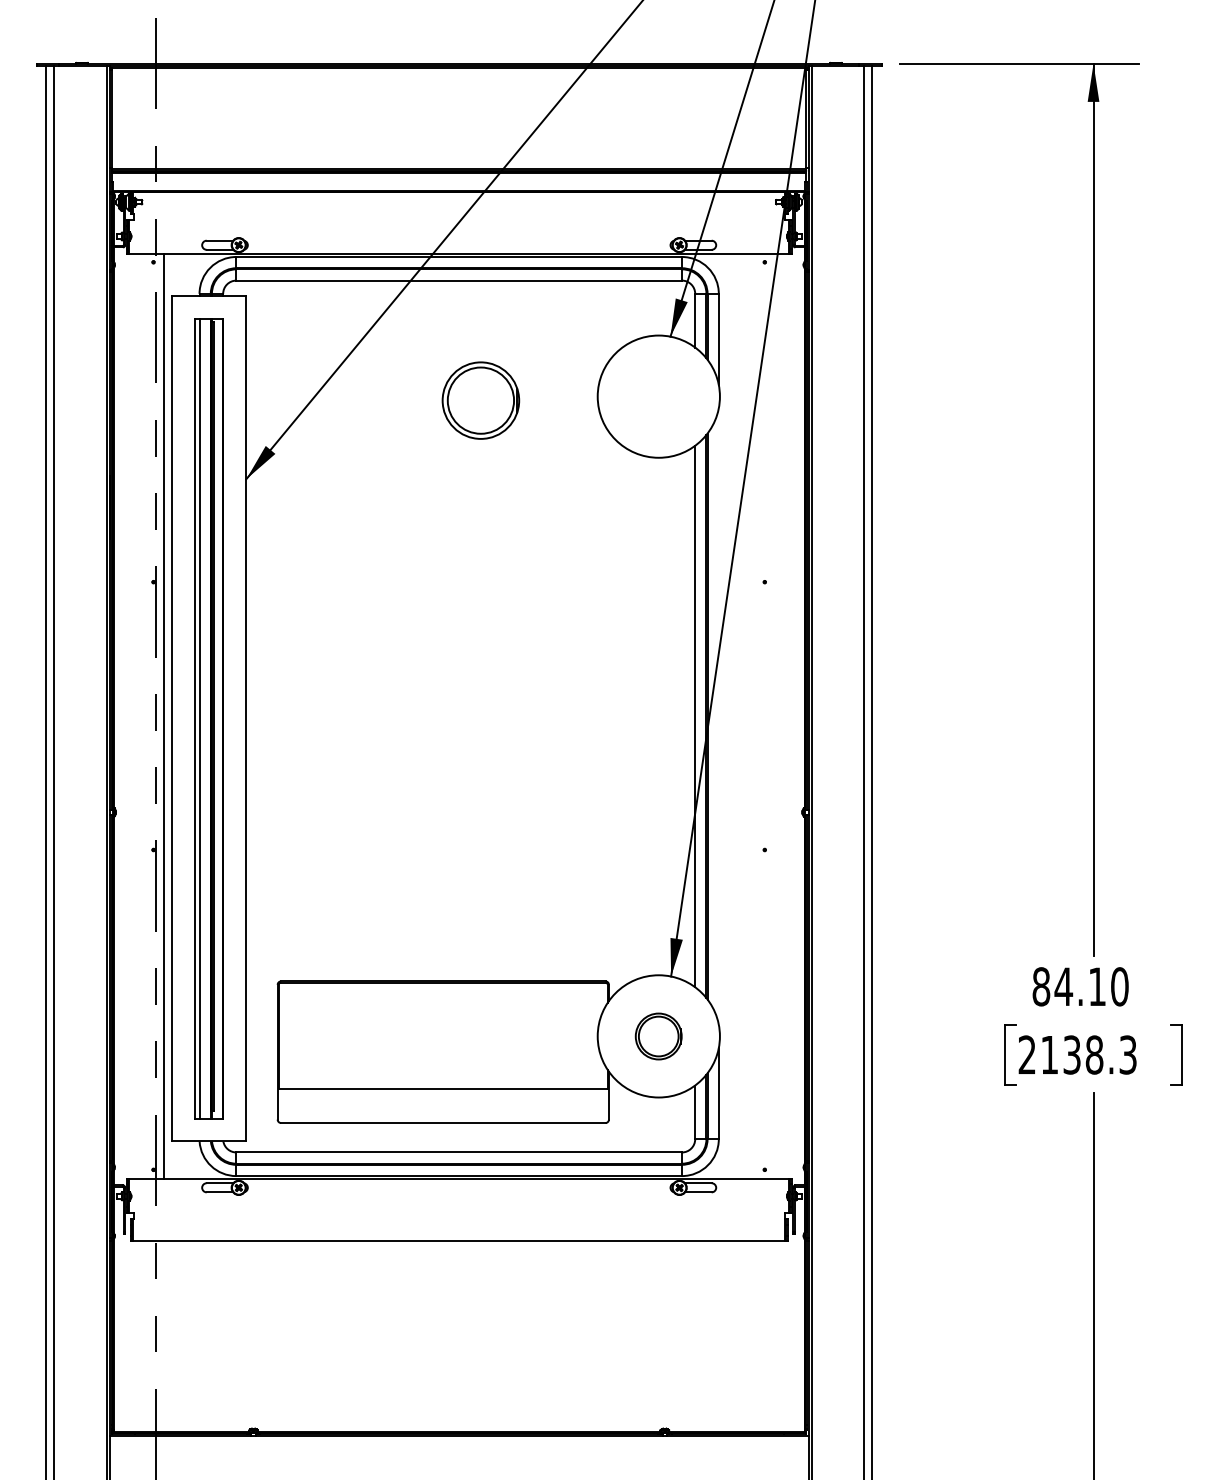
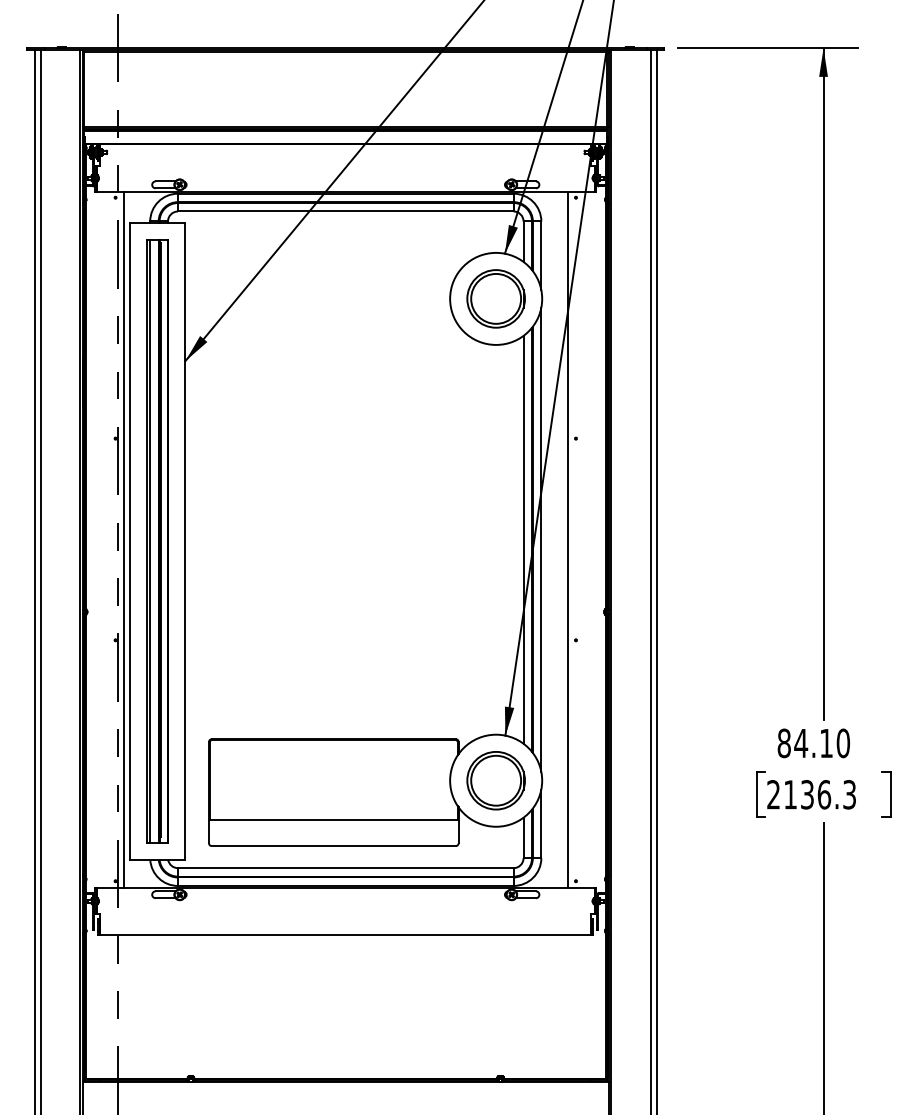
part: (480, 400) -> (495, 298), moved
line: (719, 716) -> (541, 539), added
line: (754, 716) -> (568, 539), added
part: (657, 1036) -> (495, 780), size x1.67
text: (1094, 1054) -> (824, 794), 2138.3 -> 2136.3

